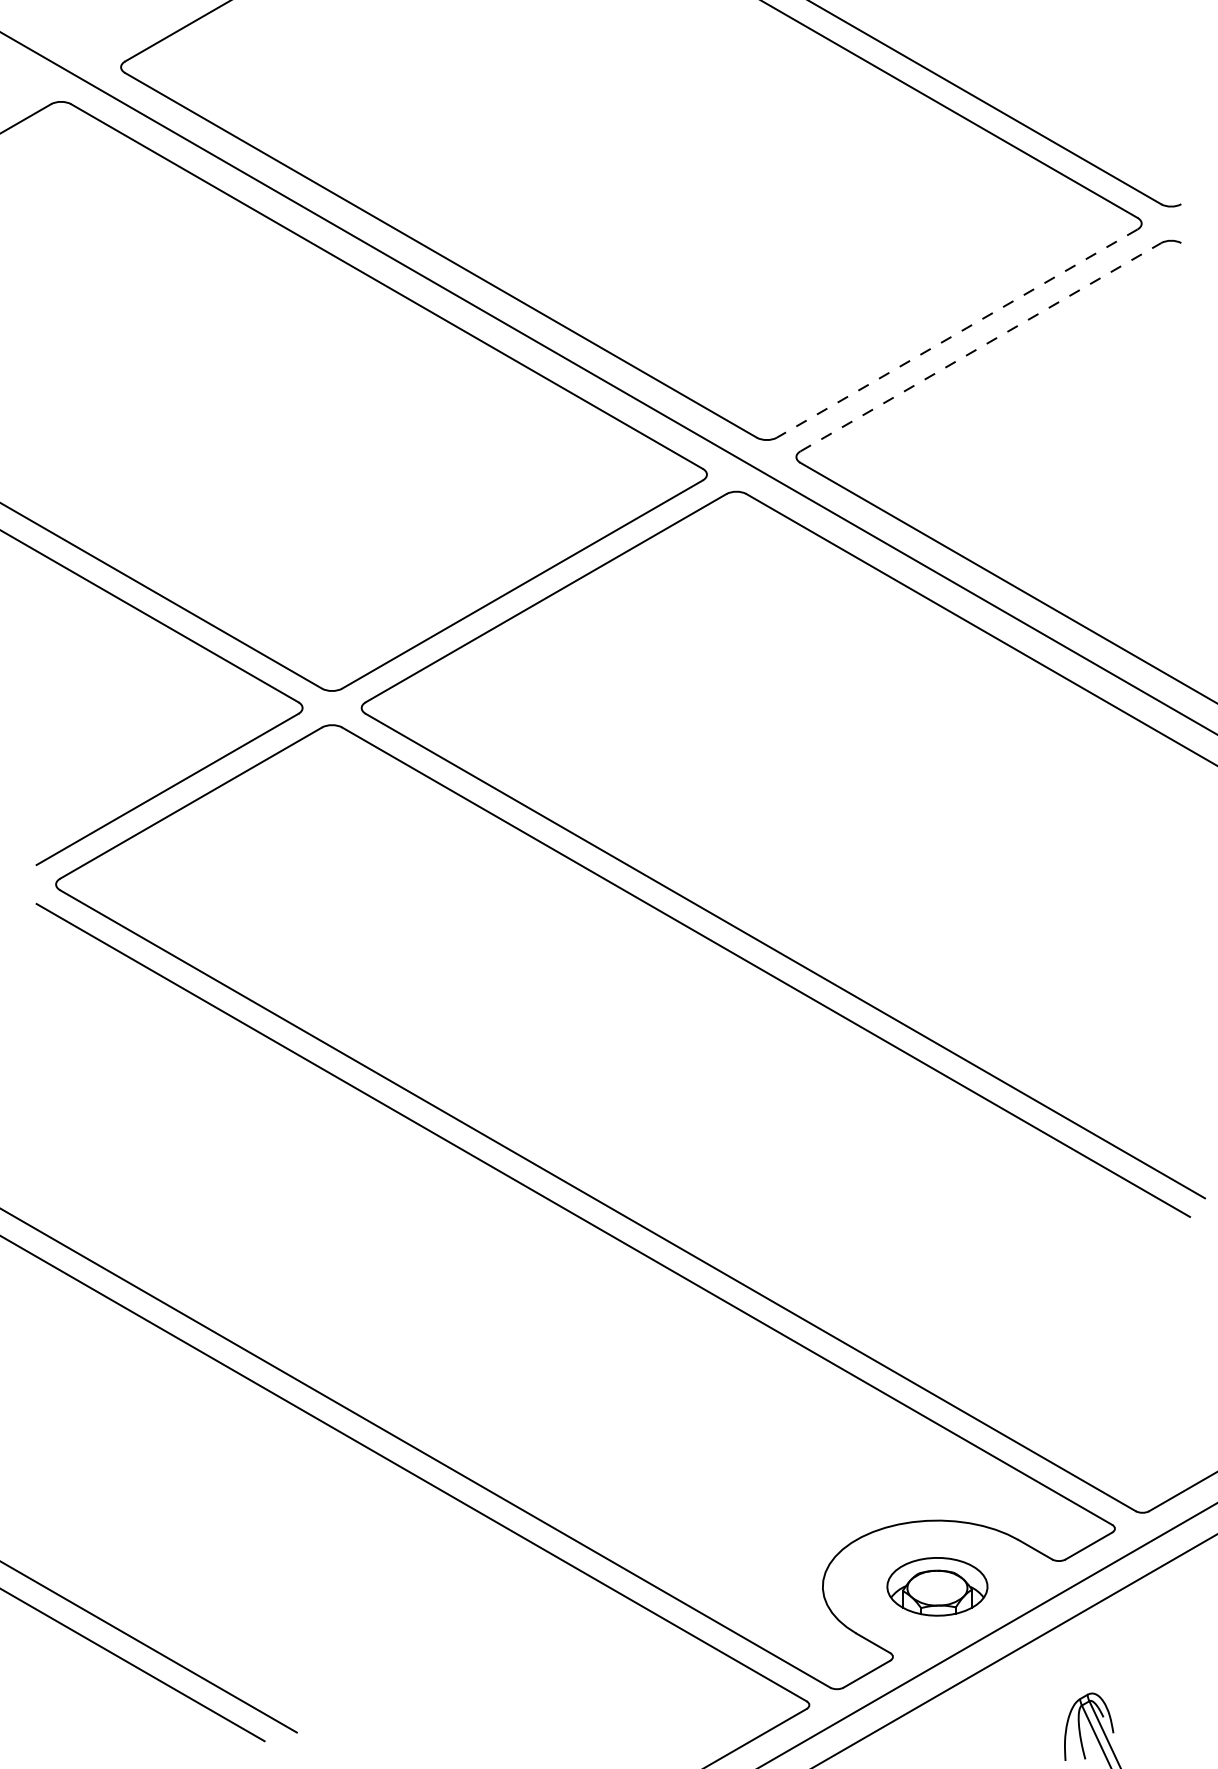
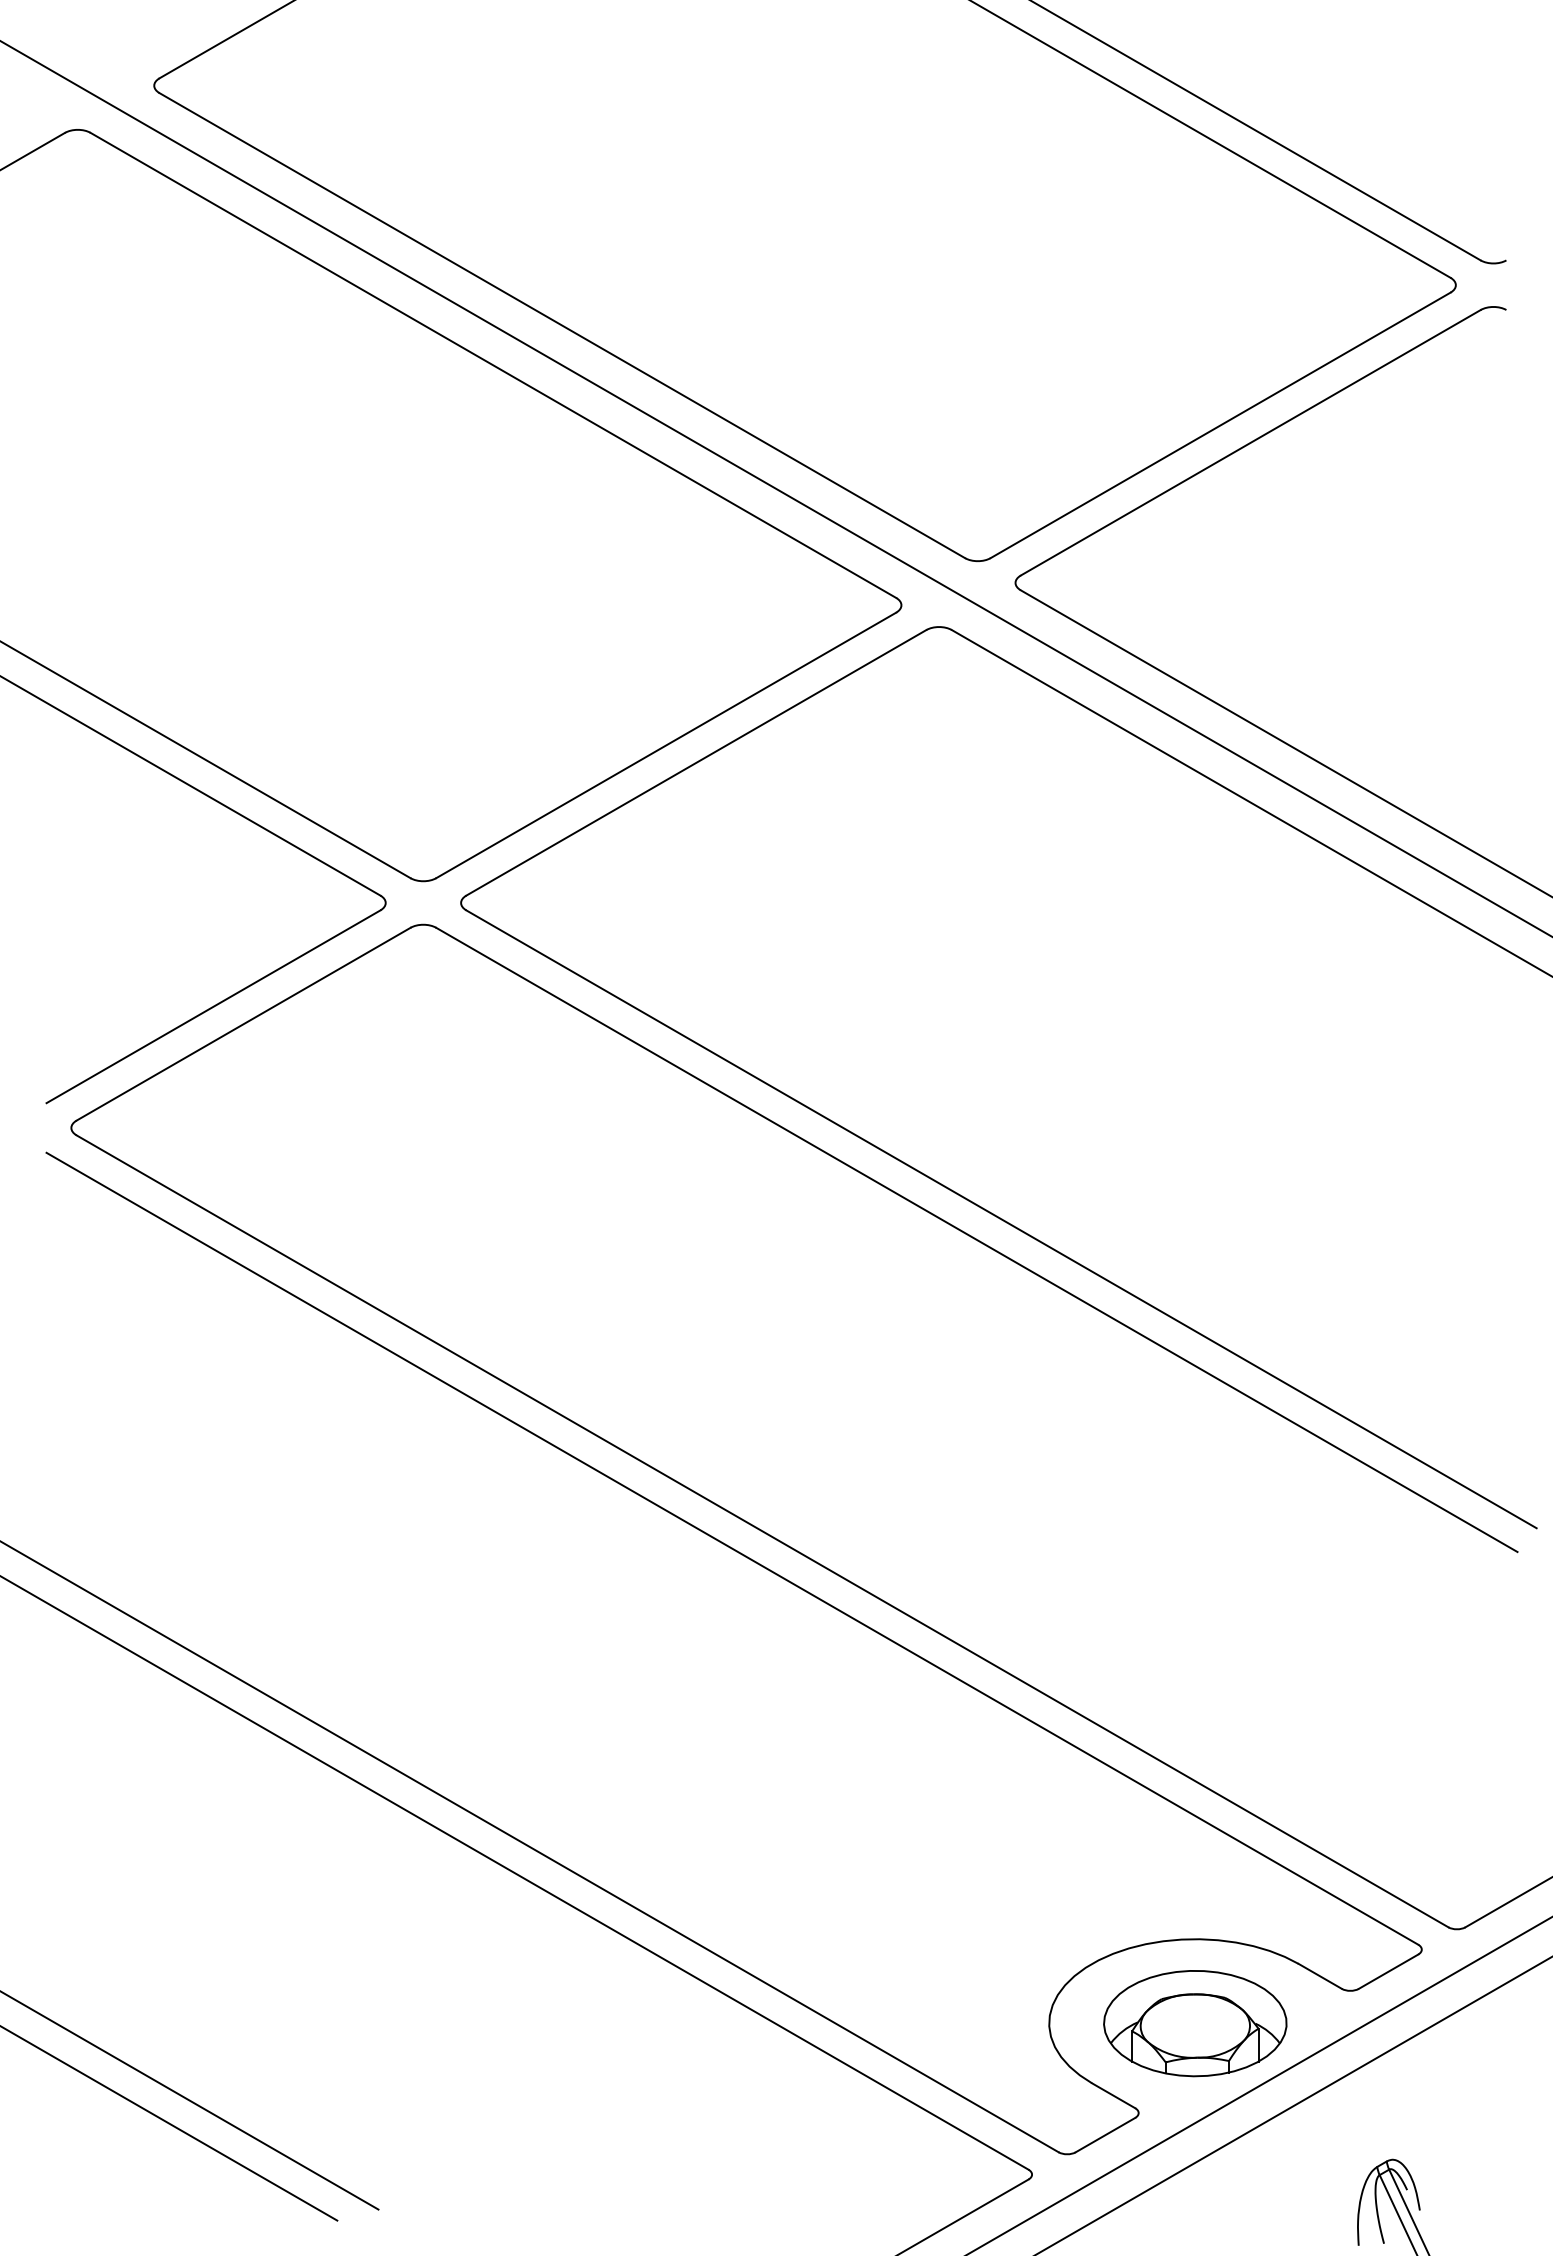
line: (957, 333) -> (1220, 425), dashed -> solid
line: (981, 346) -> (1251, 442), dashed -> solid
part: (937, 1586) -> (1195, 2023), size x1.43

